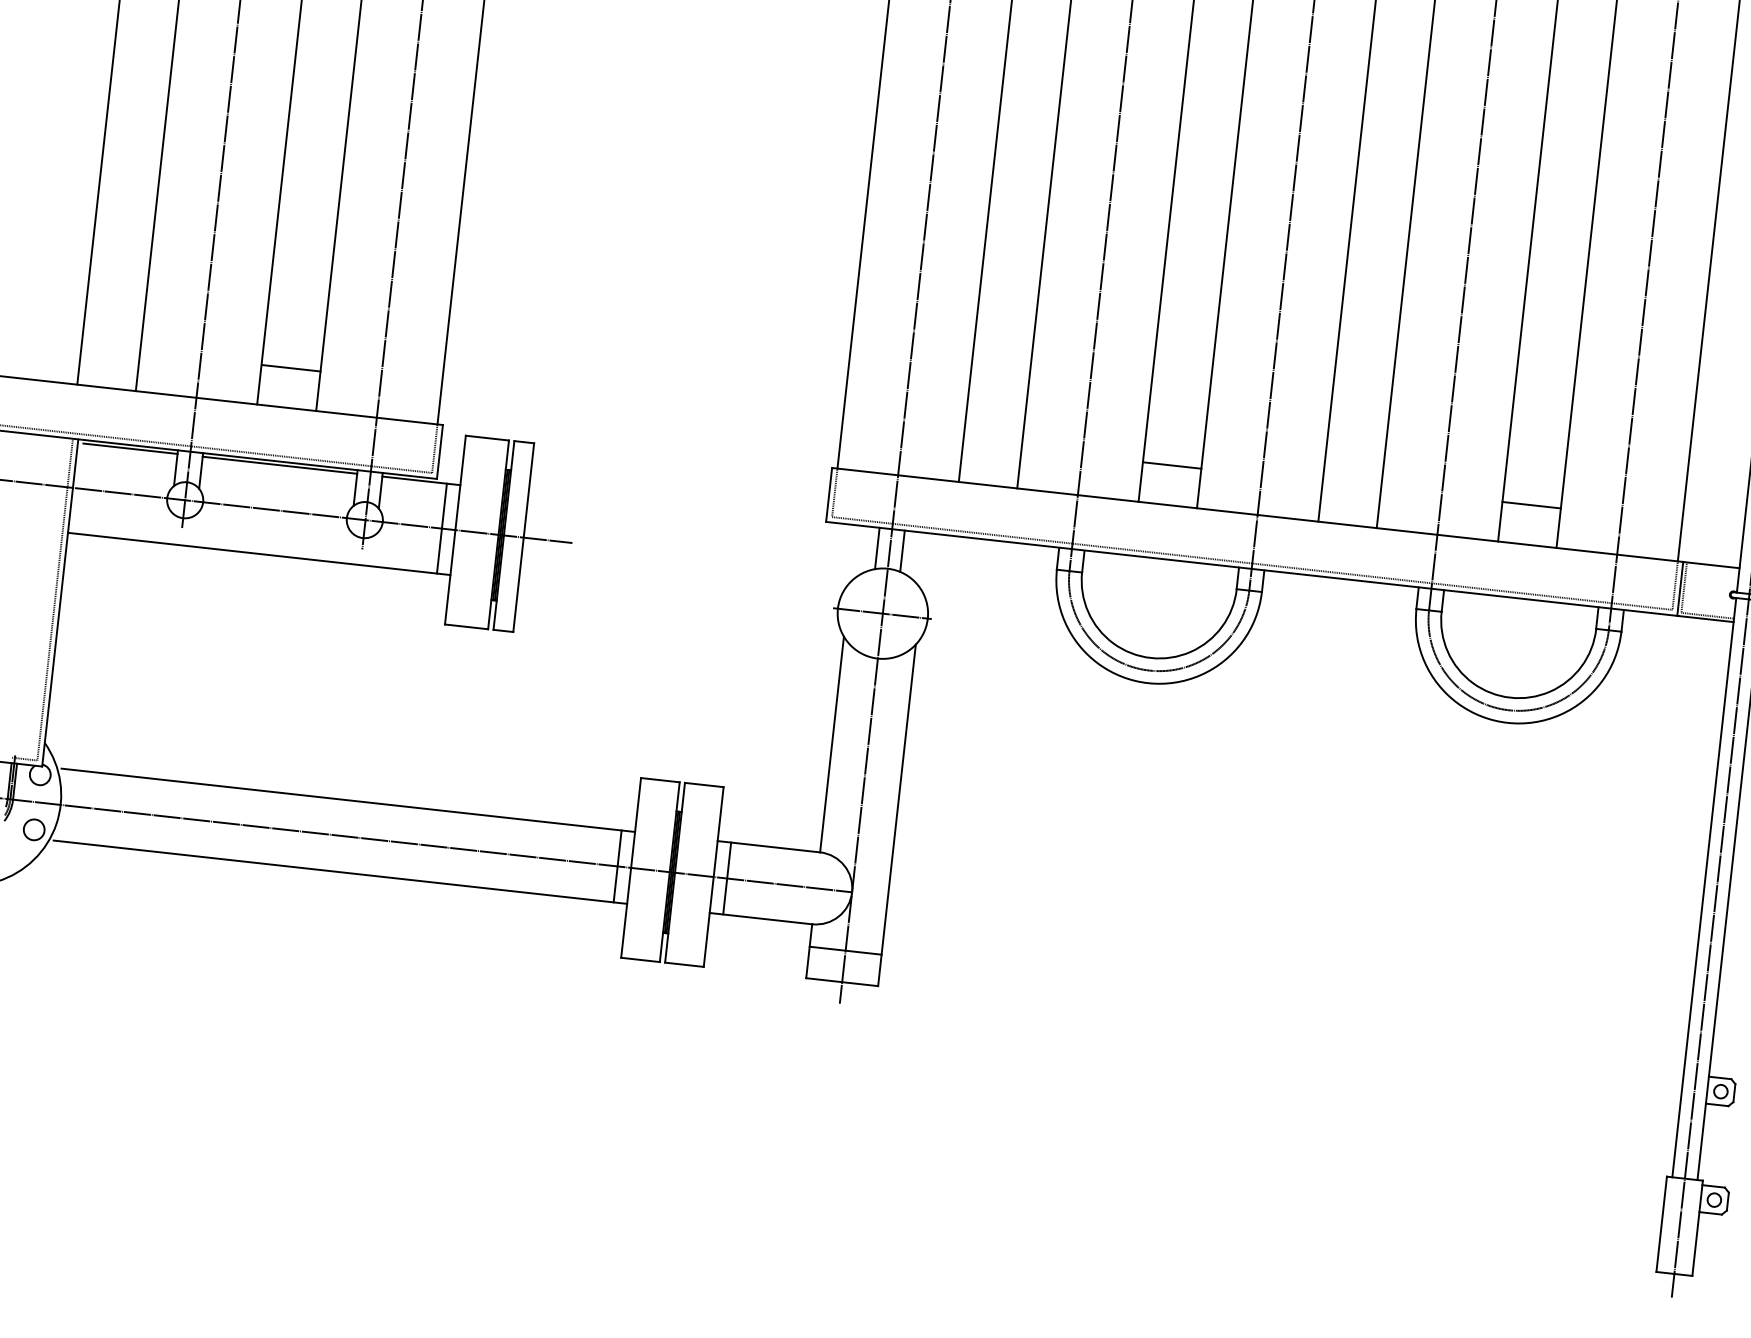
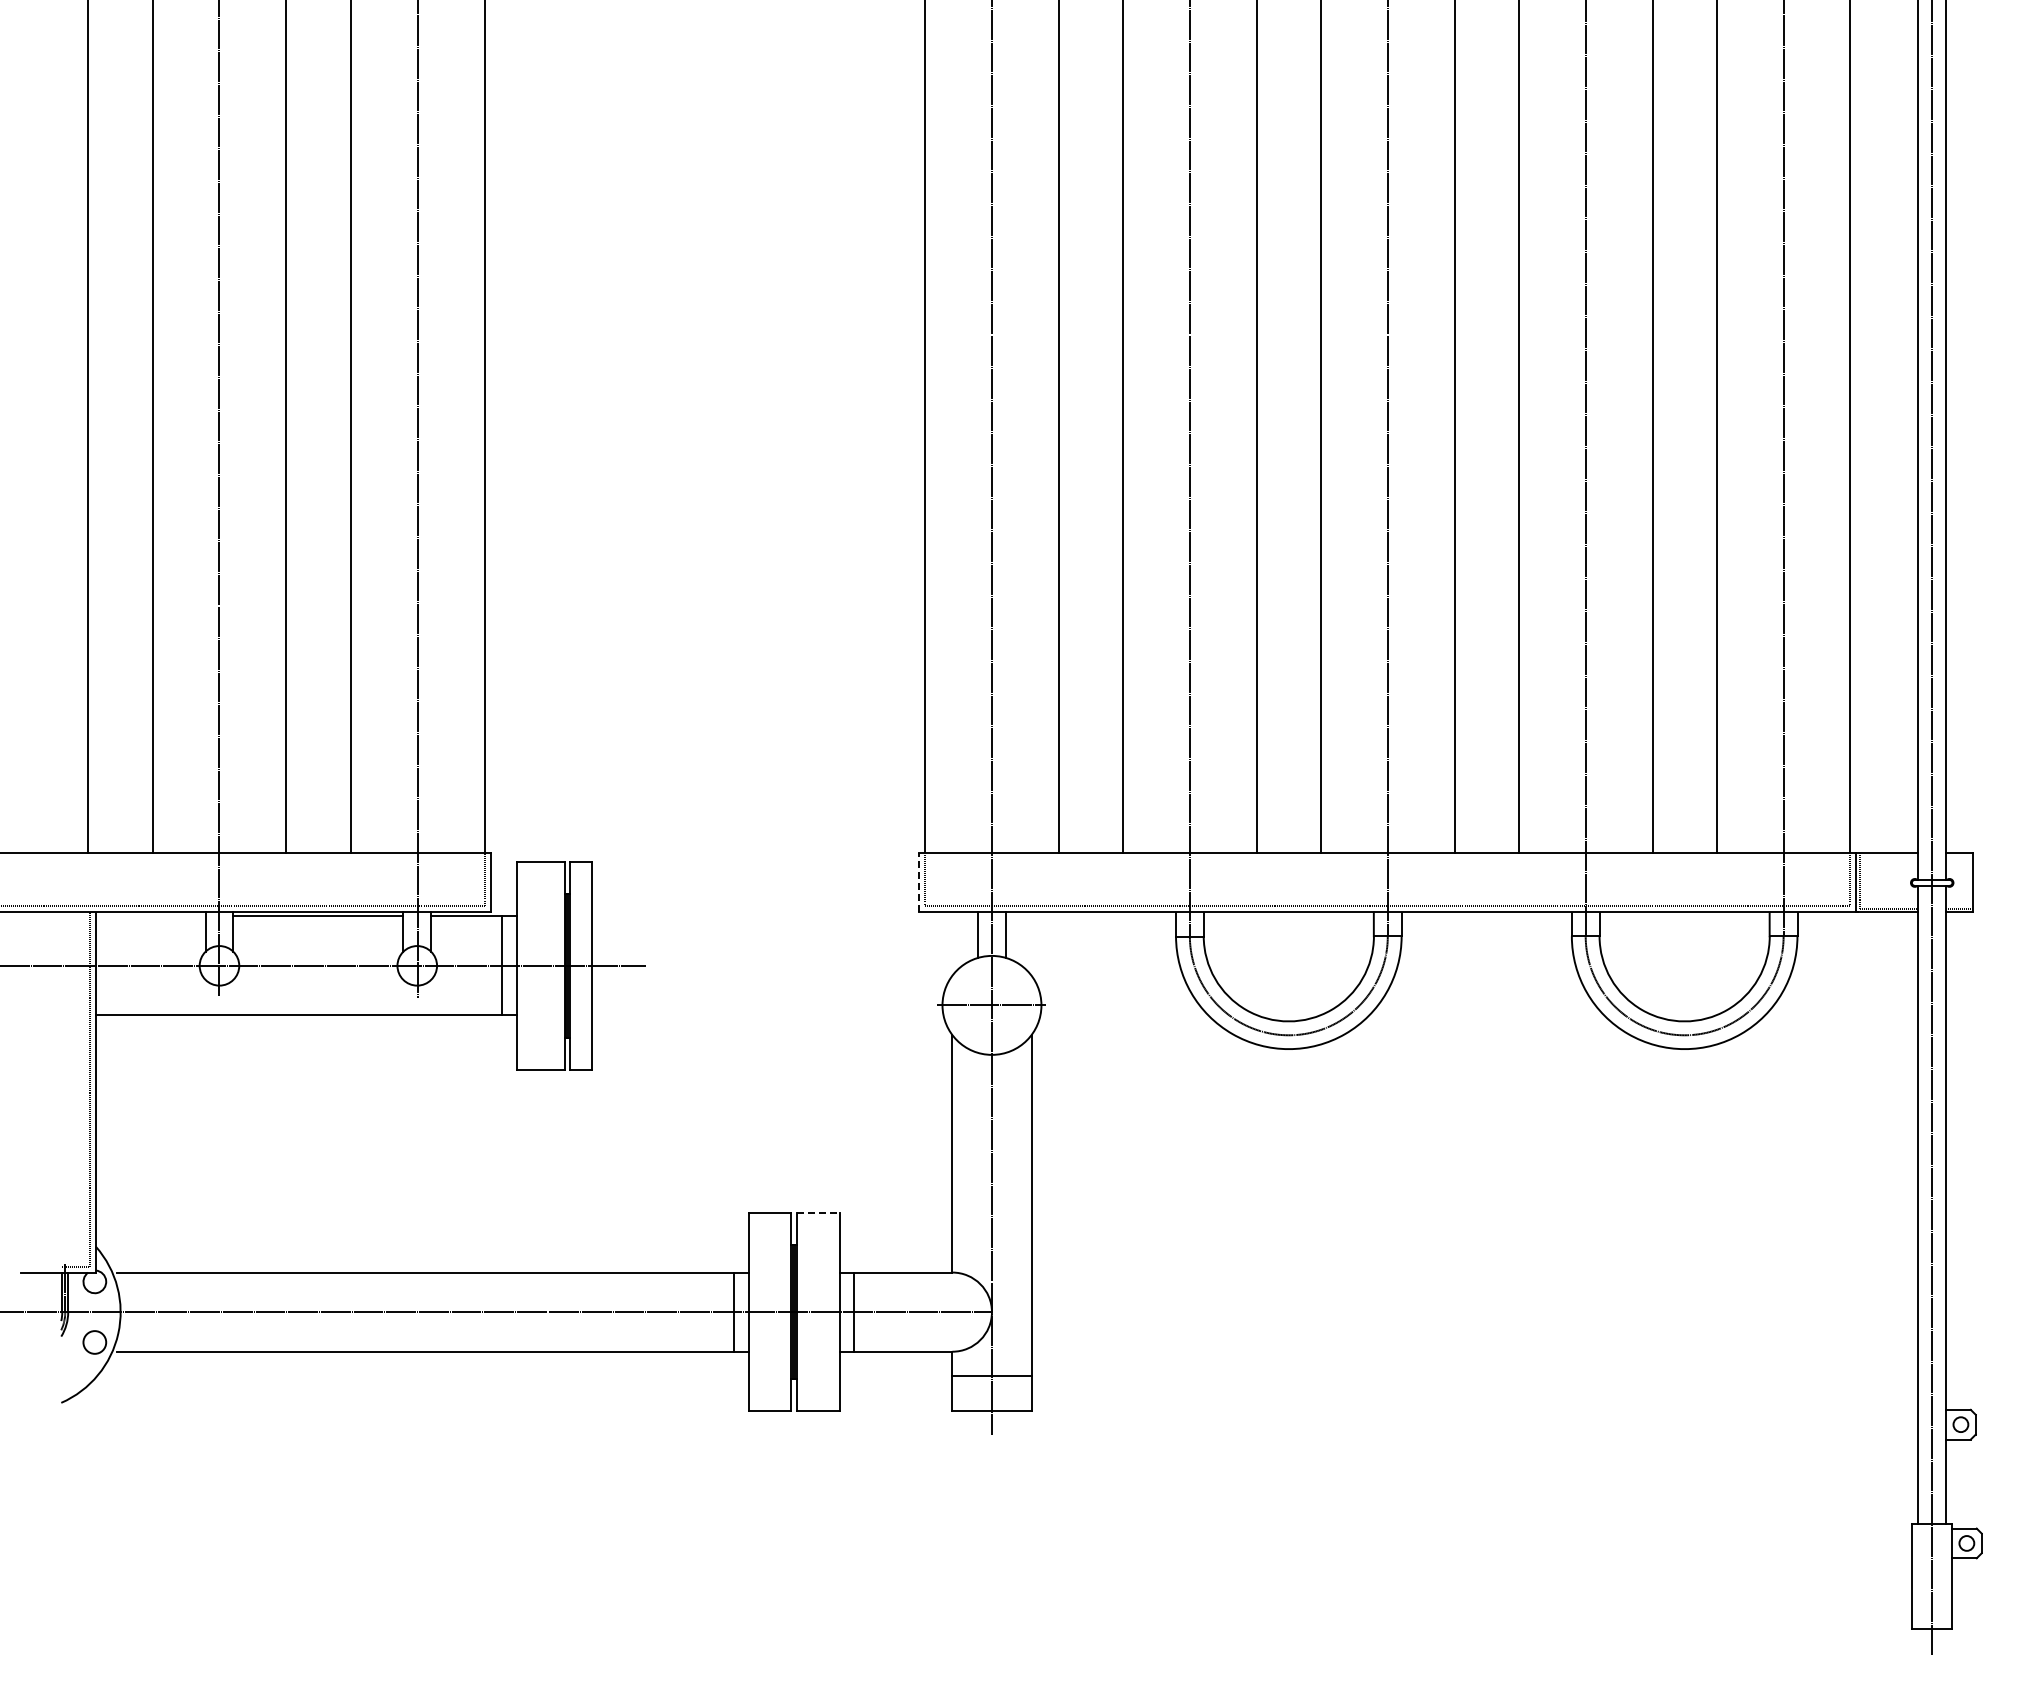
line: (290, 368) -> (318, 809), removed
line: (130, 448) -> (153, 916), removed
line: (1171, 465) -> (1288, 809), removed
line: (829, 494) -> (919, 882), solid -> dashed
line: (1531, 505) -> (1684, 809), removed
line: (704, 785) -> (818, 1213), solid -> dashed

